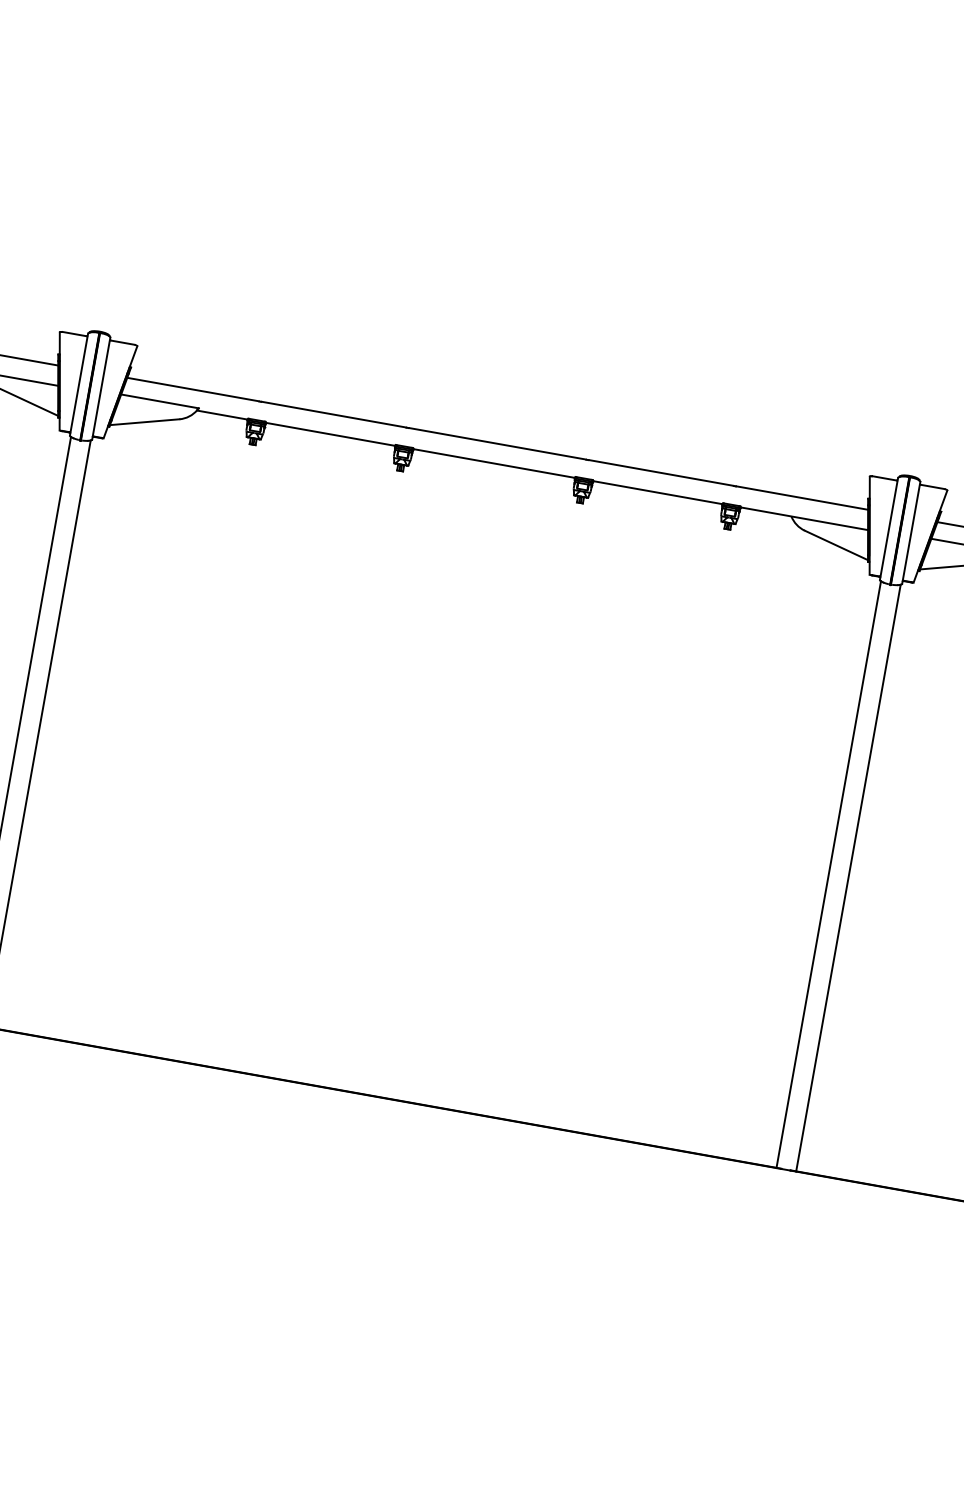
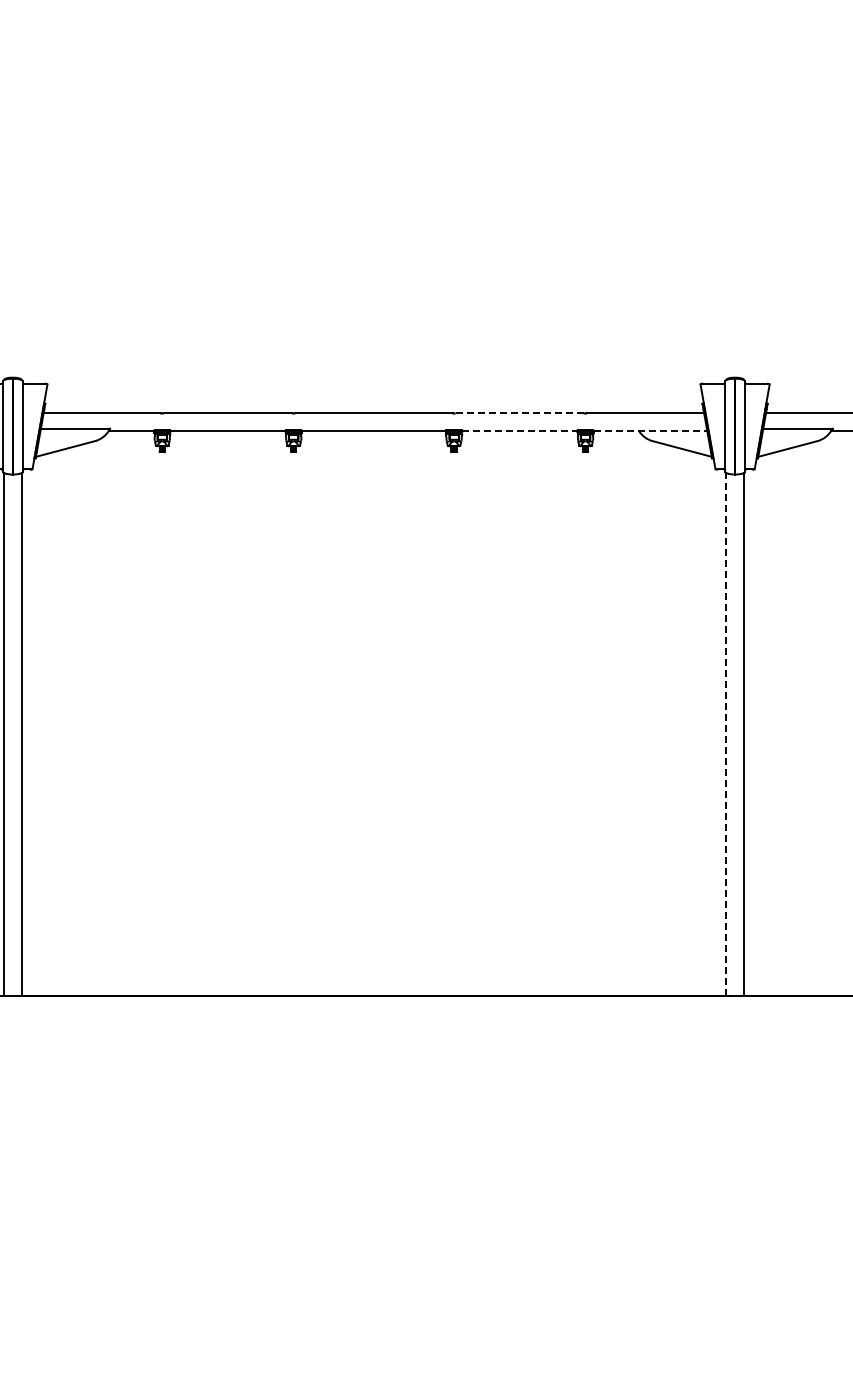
line: (662, 473) -> (520, 413), solid -> dashed
line: (657, 492) -> (519, 430), solid -> dashed
line: (804, 518) -> (650, 430), solid -> dashed
line: (828, 874) -> (726, 734), solid -> dashed

